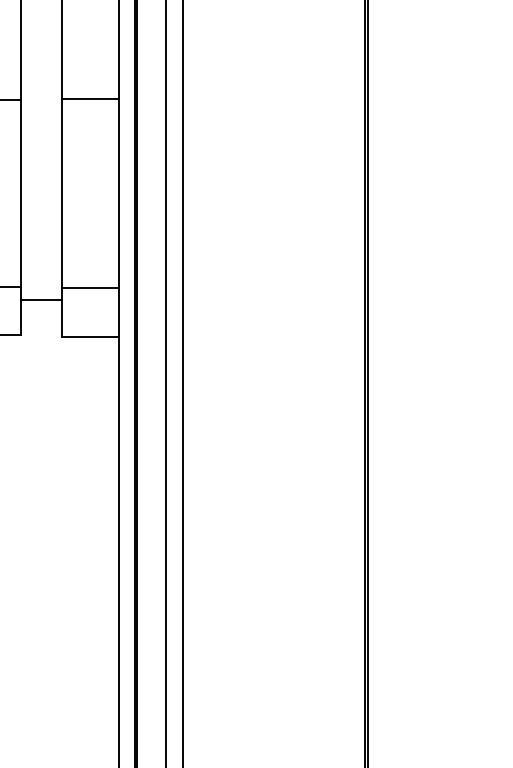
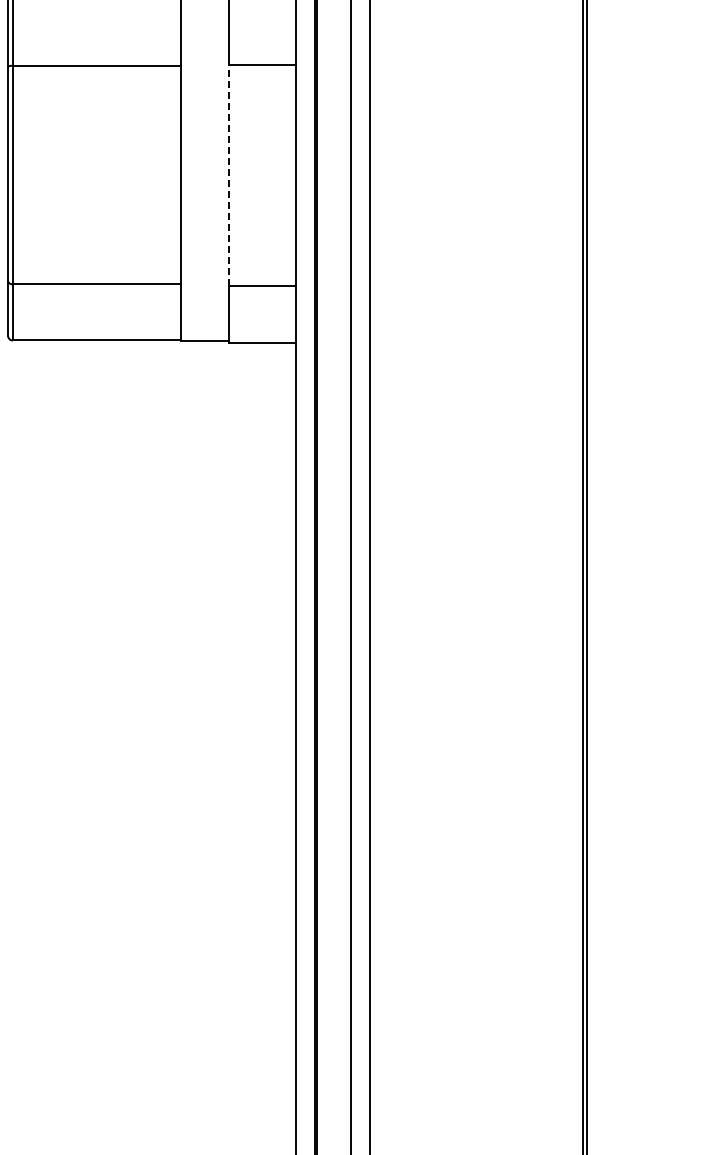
line: (61, 193) -> (228, 175), solid -> dashed
line: (40, 299) -> (204, 341), moved

